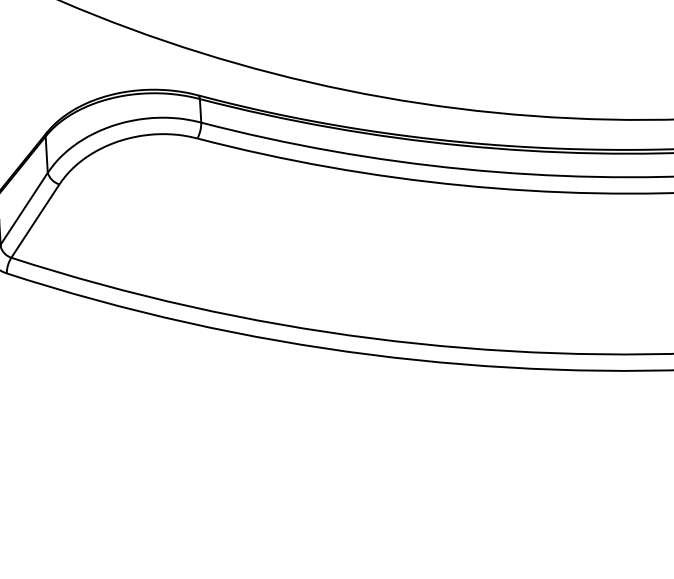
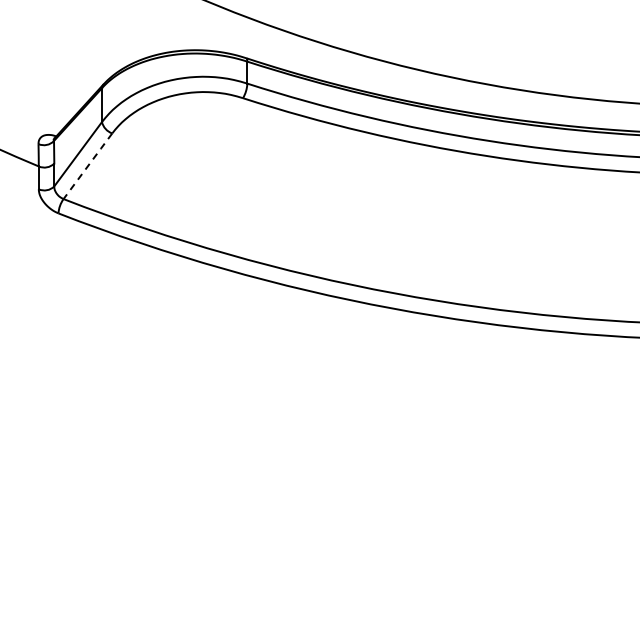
line: (34, 221) -> (87, 166), solid -> dashed

